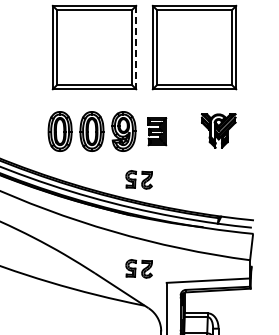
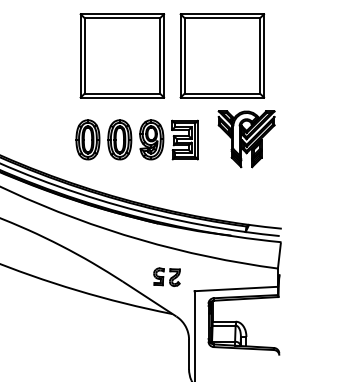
line: (136, 47) -> (164, 55), dashed -> solid
part: (156, 131) -> (184, 139), size x1.43
part: (218, 131) -> (246, 139), size x1.67
part: (138, 179) -> (166, 187), removed

